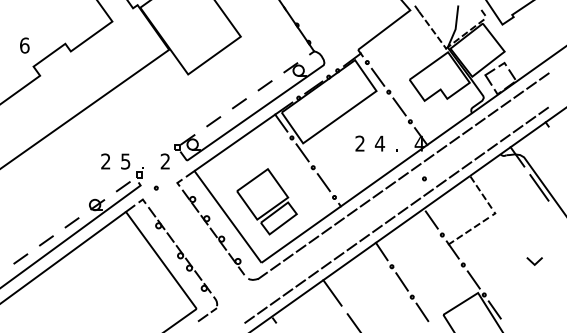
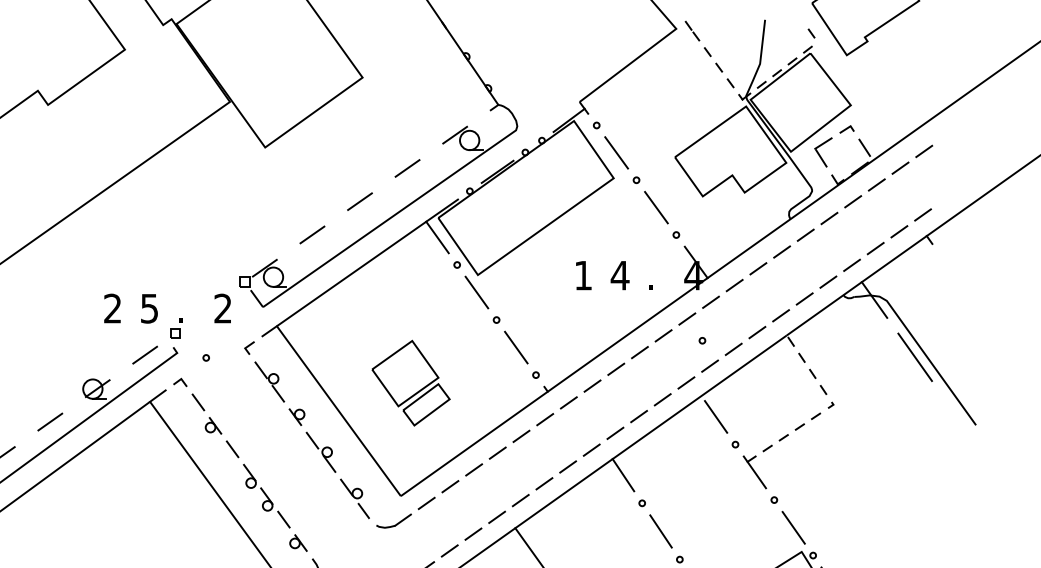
text: (359, 143) -> (582, 275), 2 -> 1
part: (266, 201) -> (410, 382), size x0.7
line: (533, 262) -> (904, 495), removed

